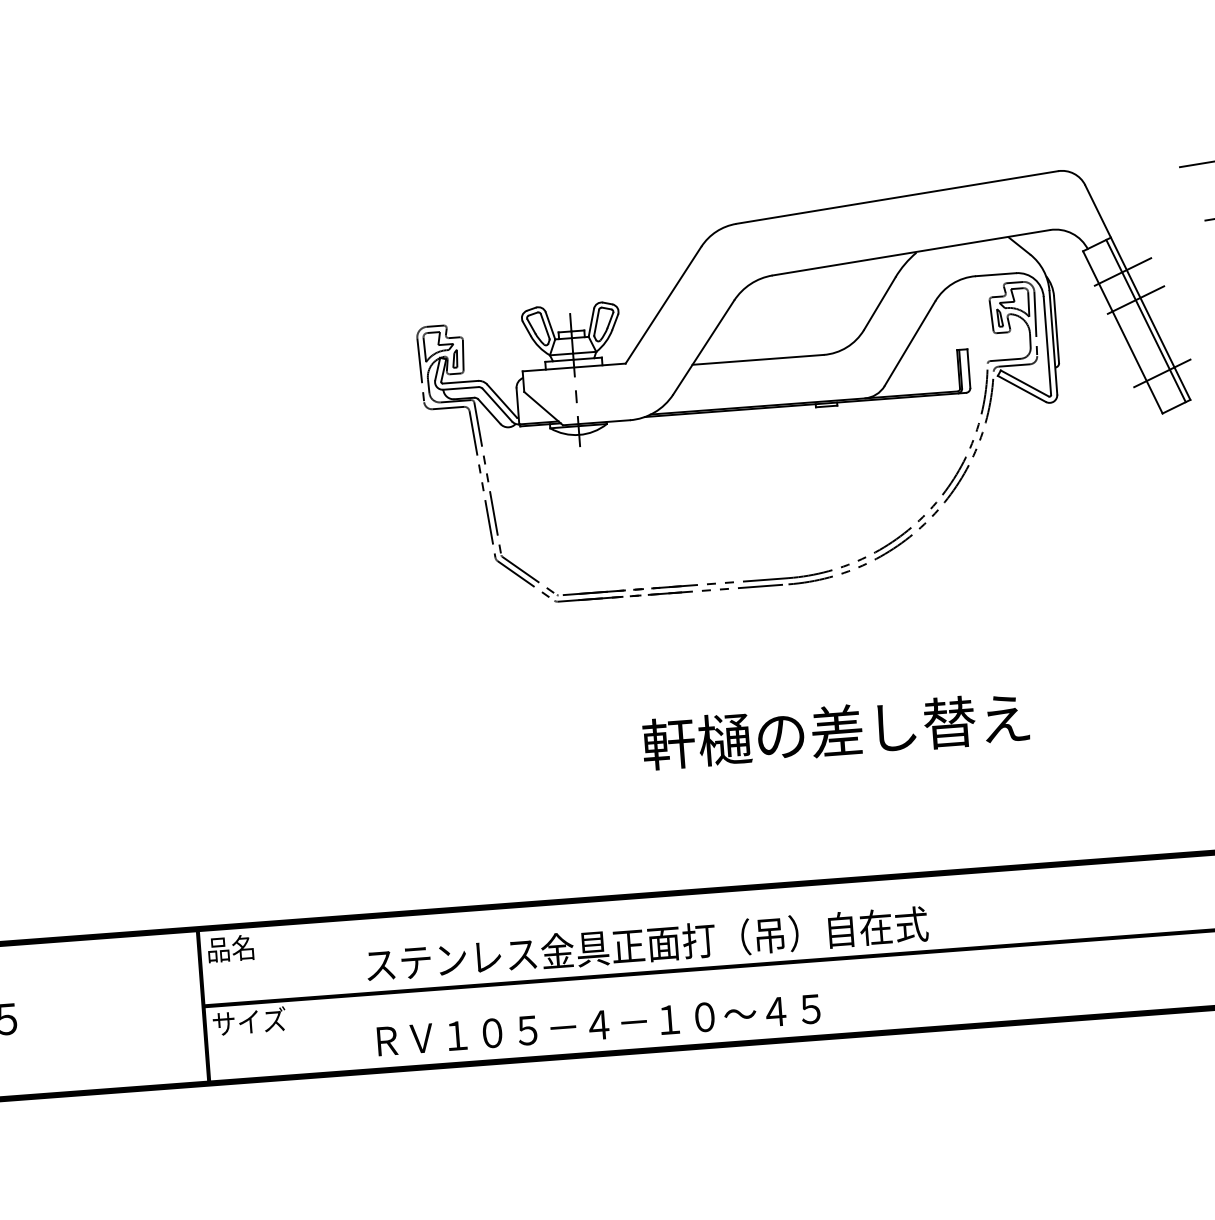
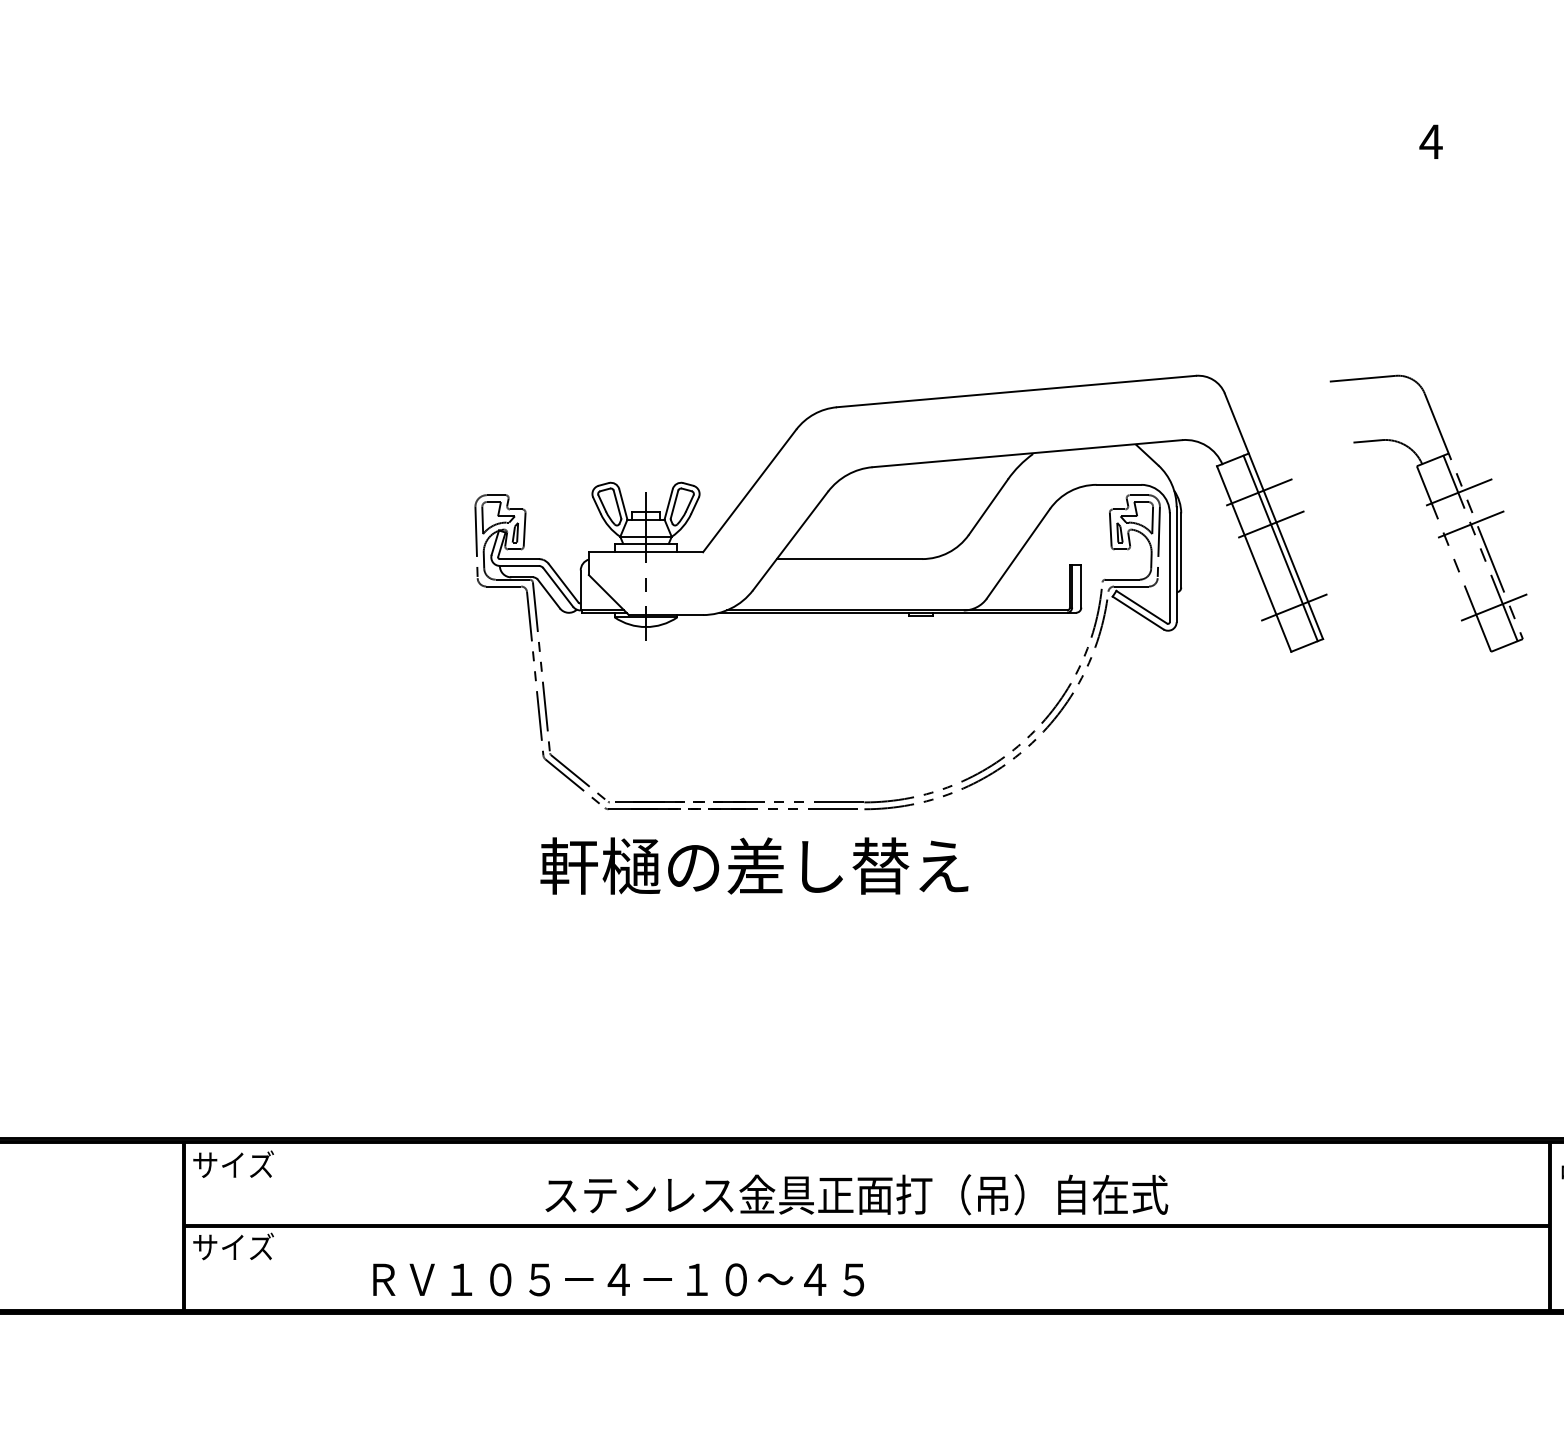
text: (835, 730) -> (754, 865), moved
text: (647, 944) -> (856, 1194), moved
text: (243, 947) -> (233, 1164), 品名 -> サイズ

